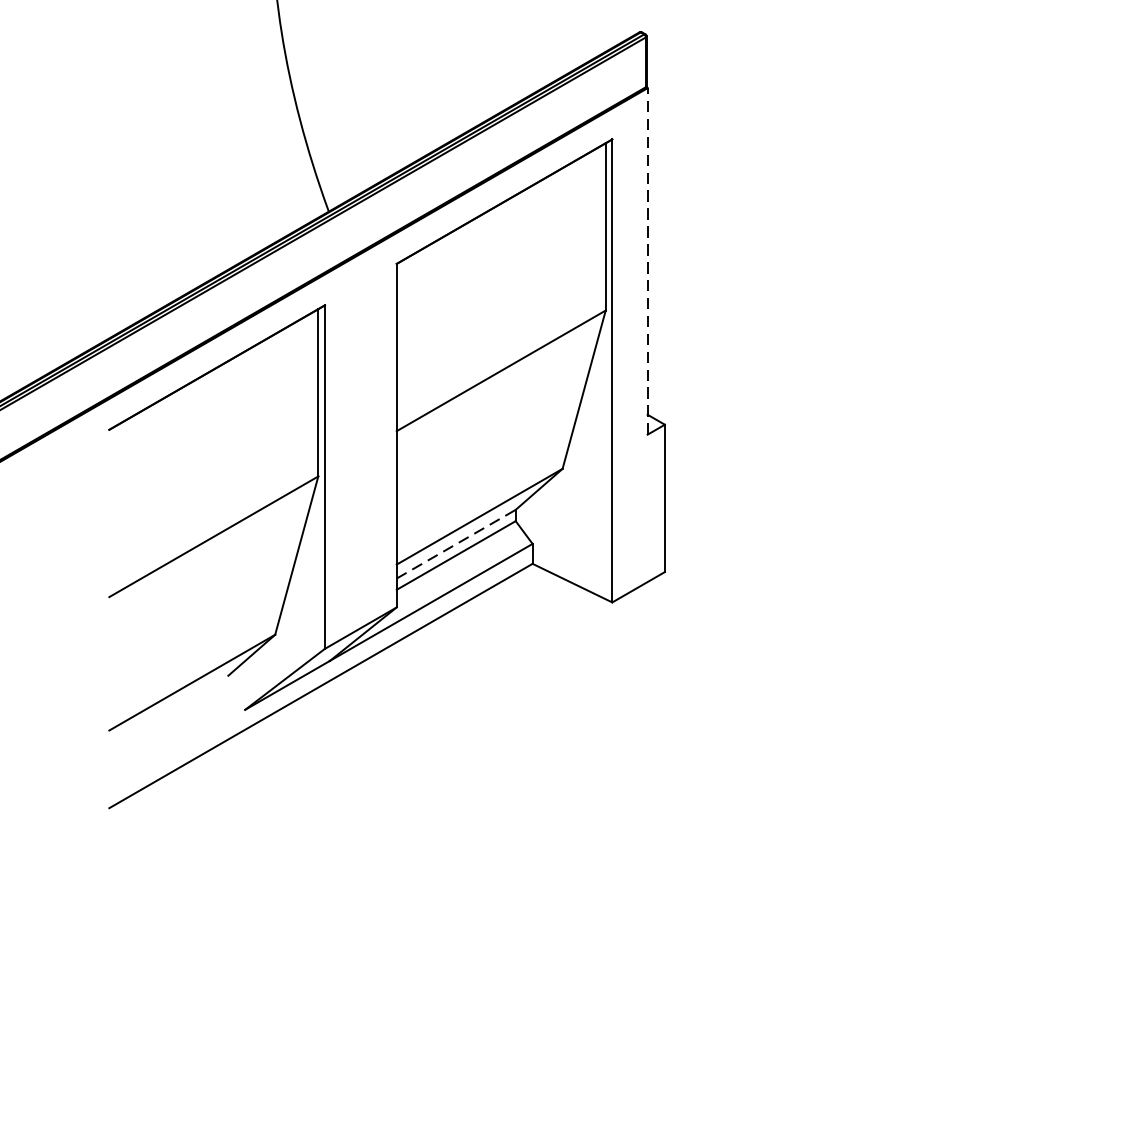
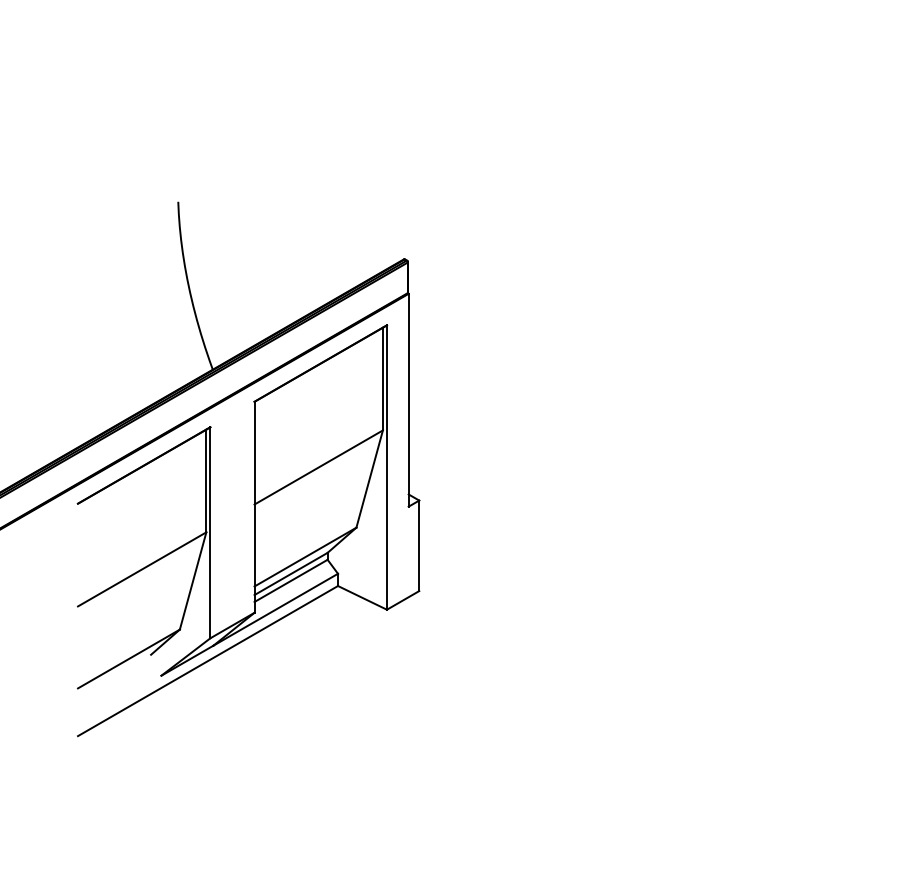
line: (647, 260) -> (408, 399), dashed -> solid
line: (456, 543) -> (291, 573), dashed -> solid

